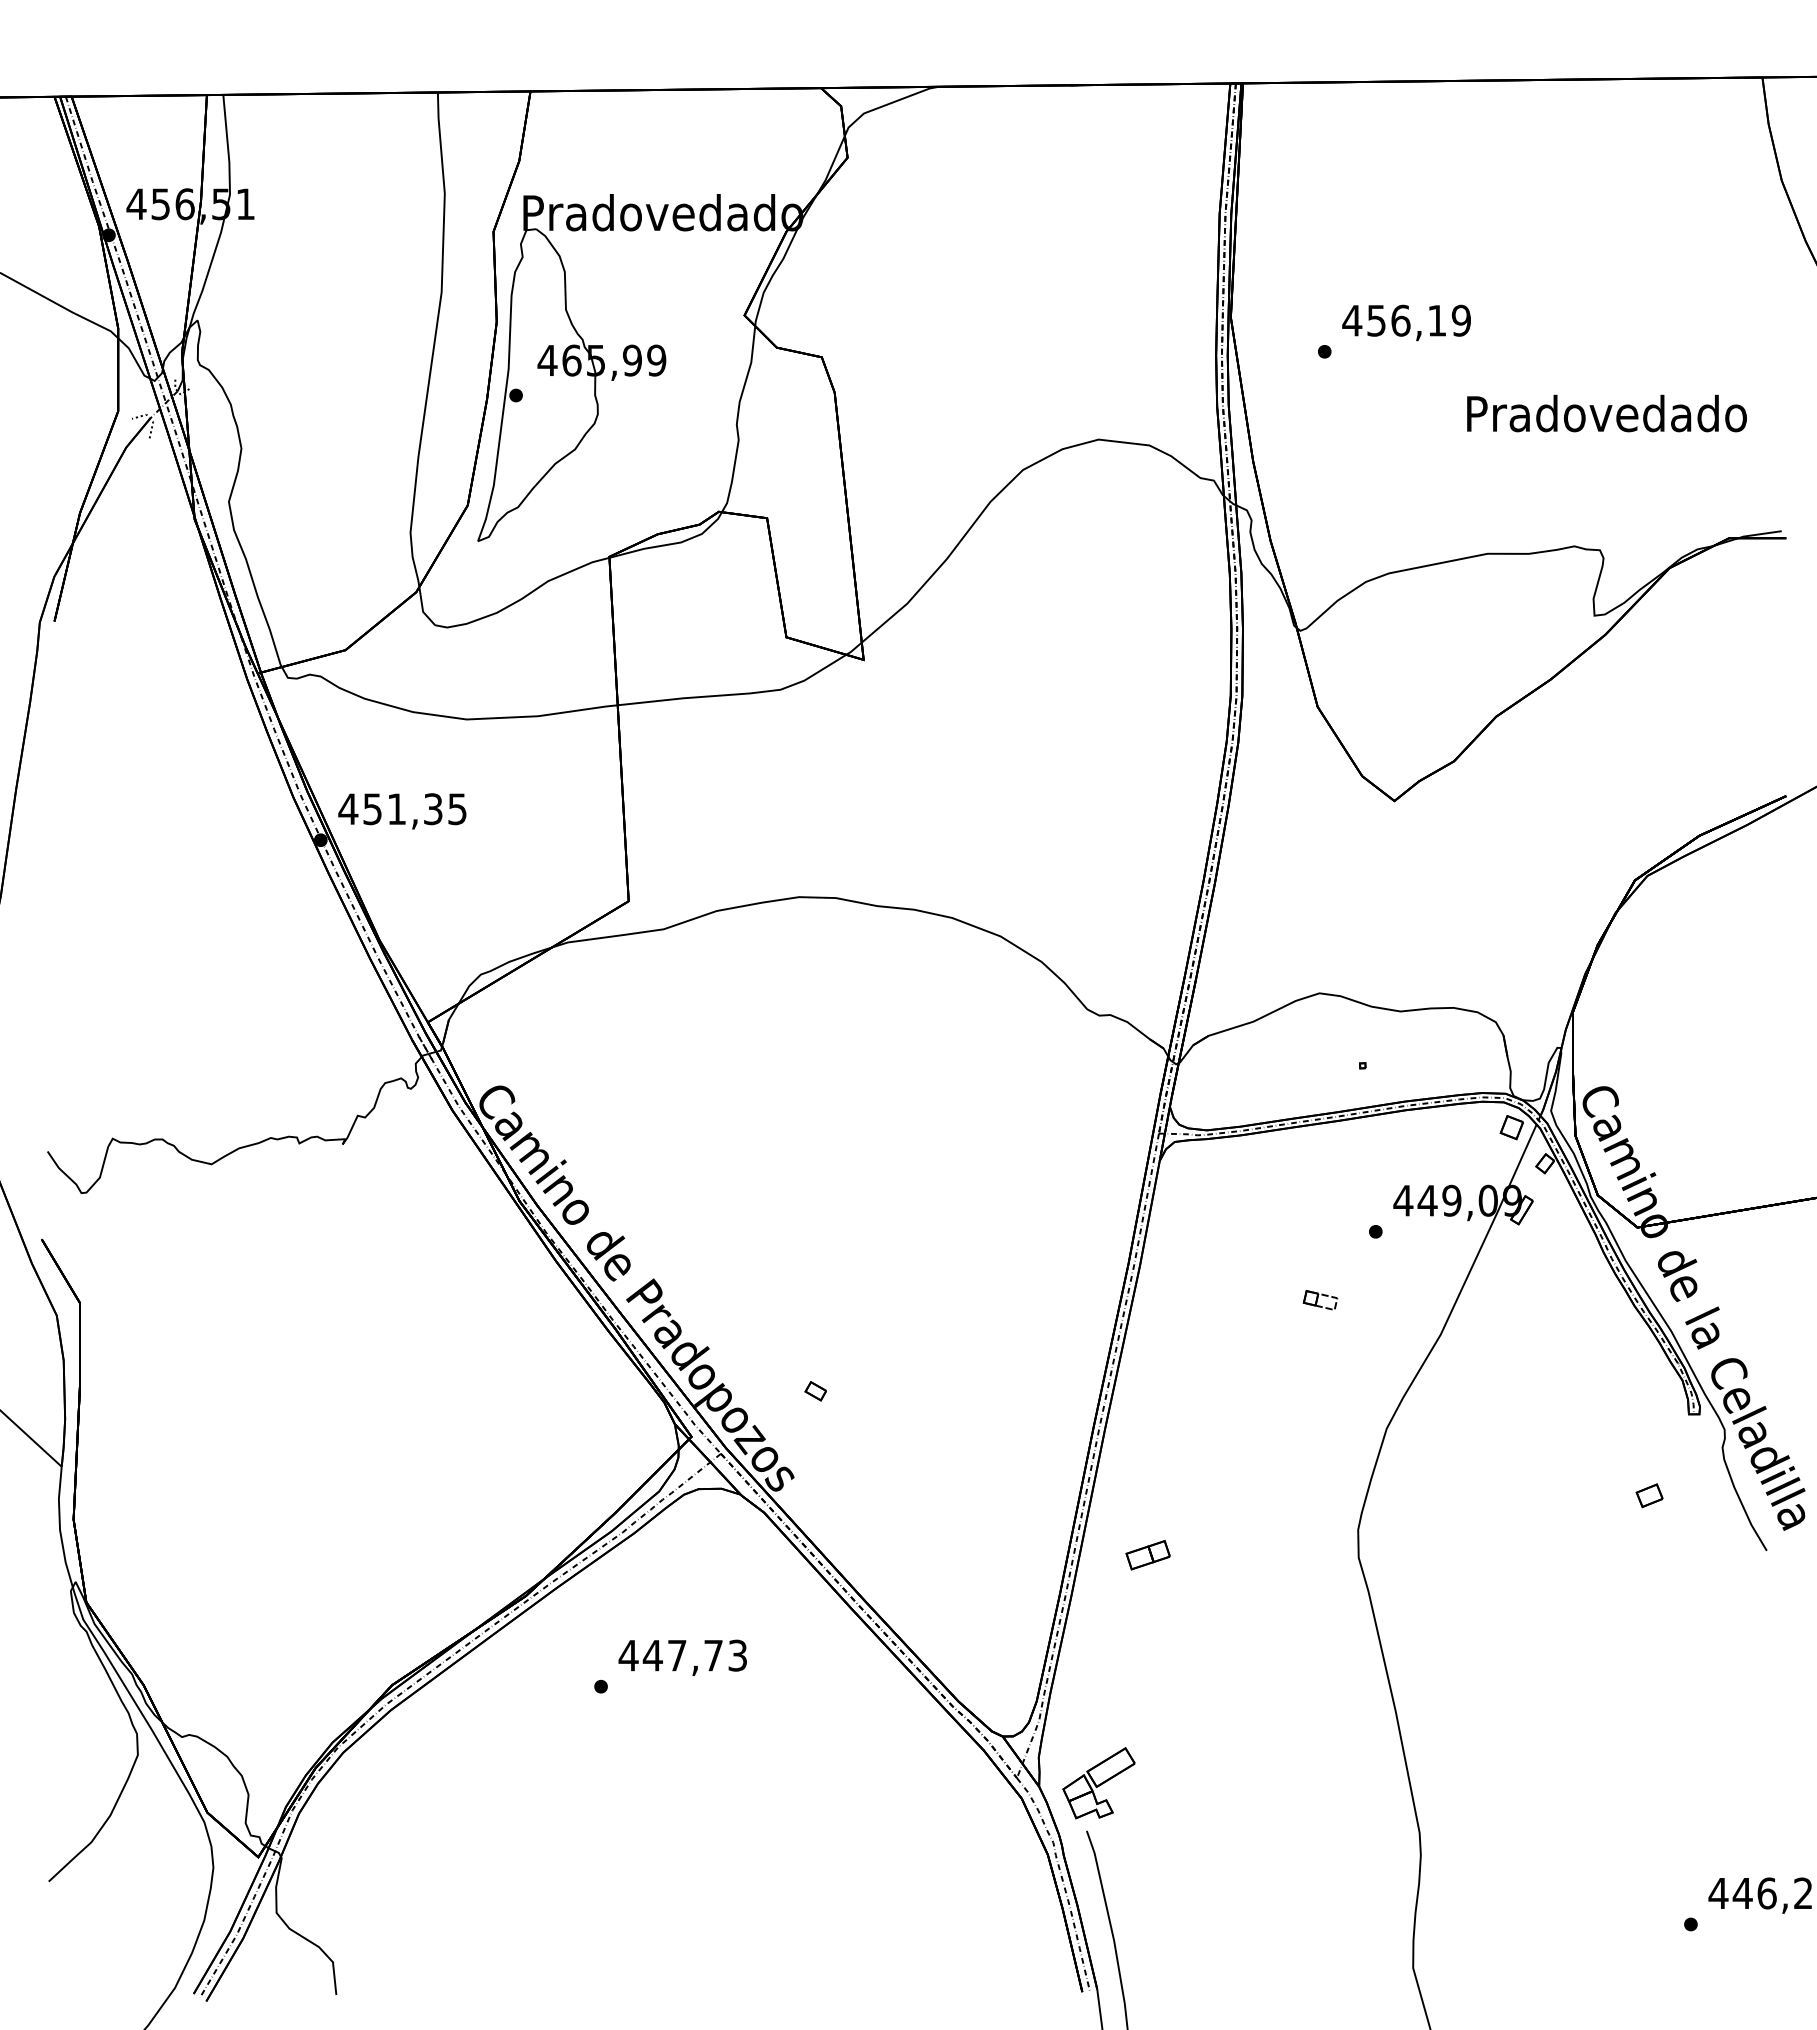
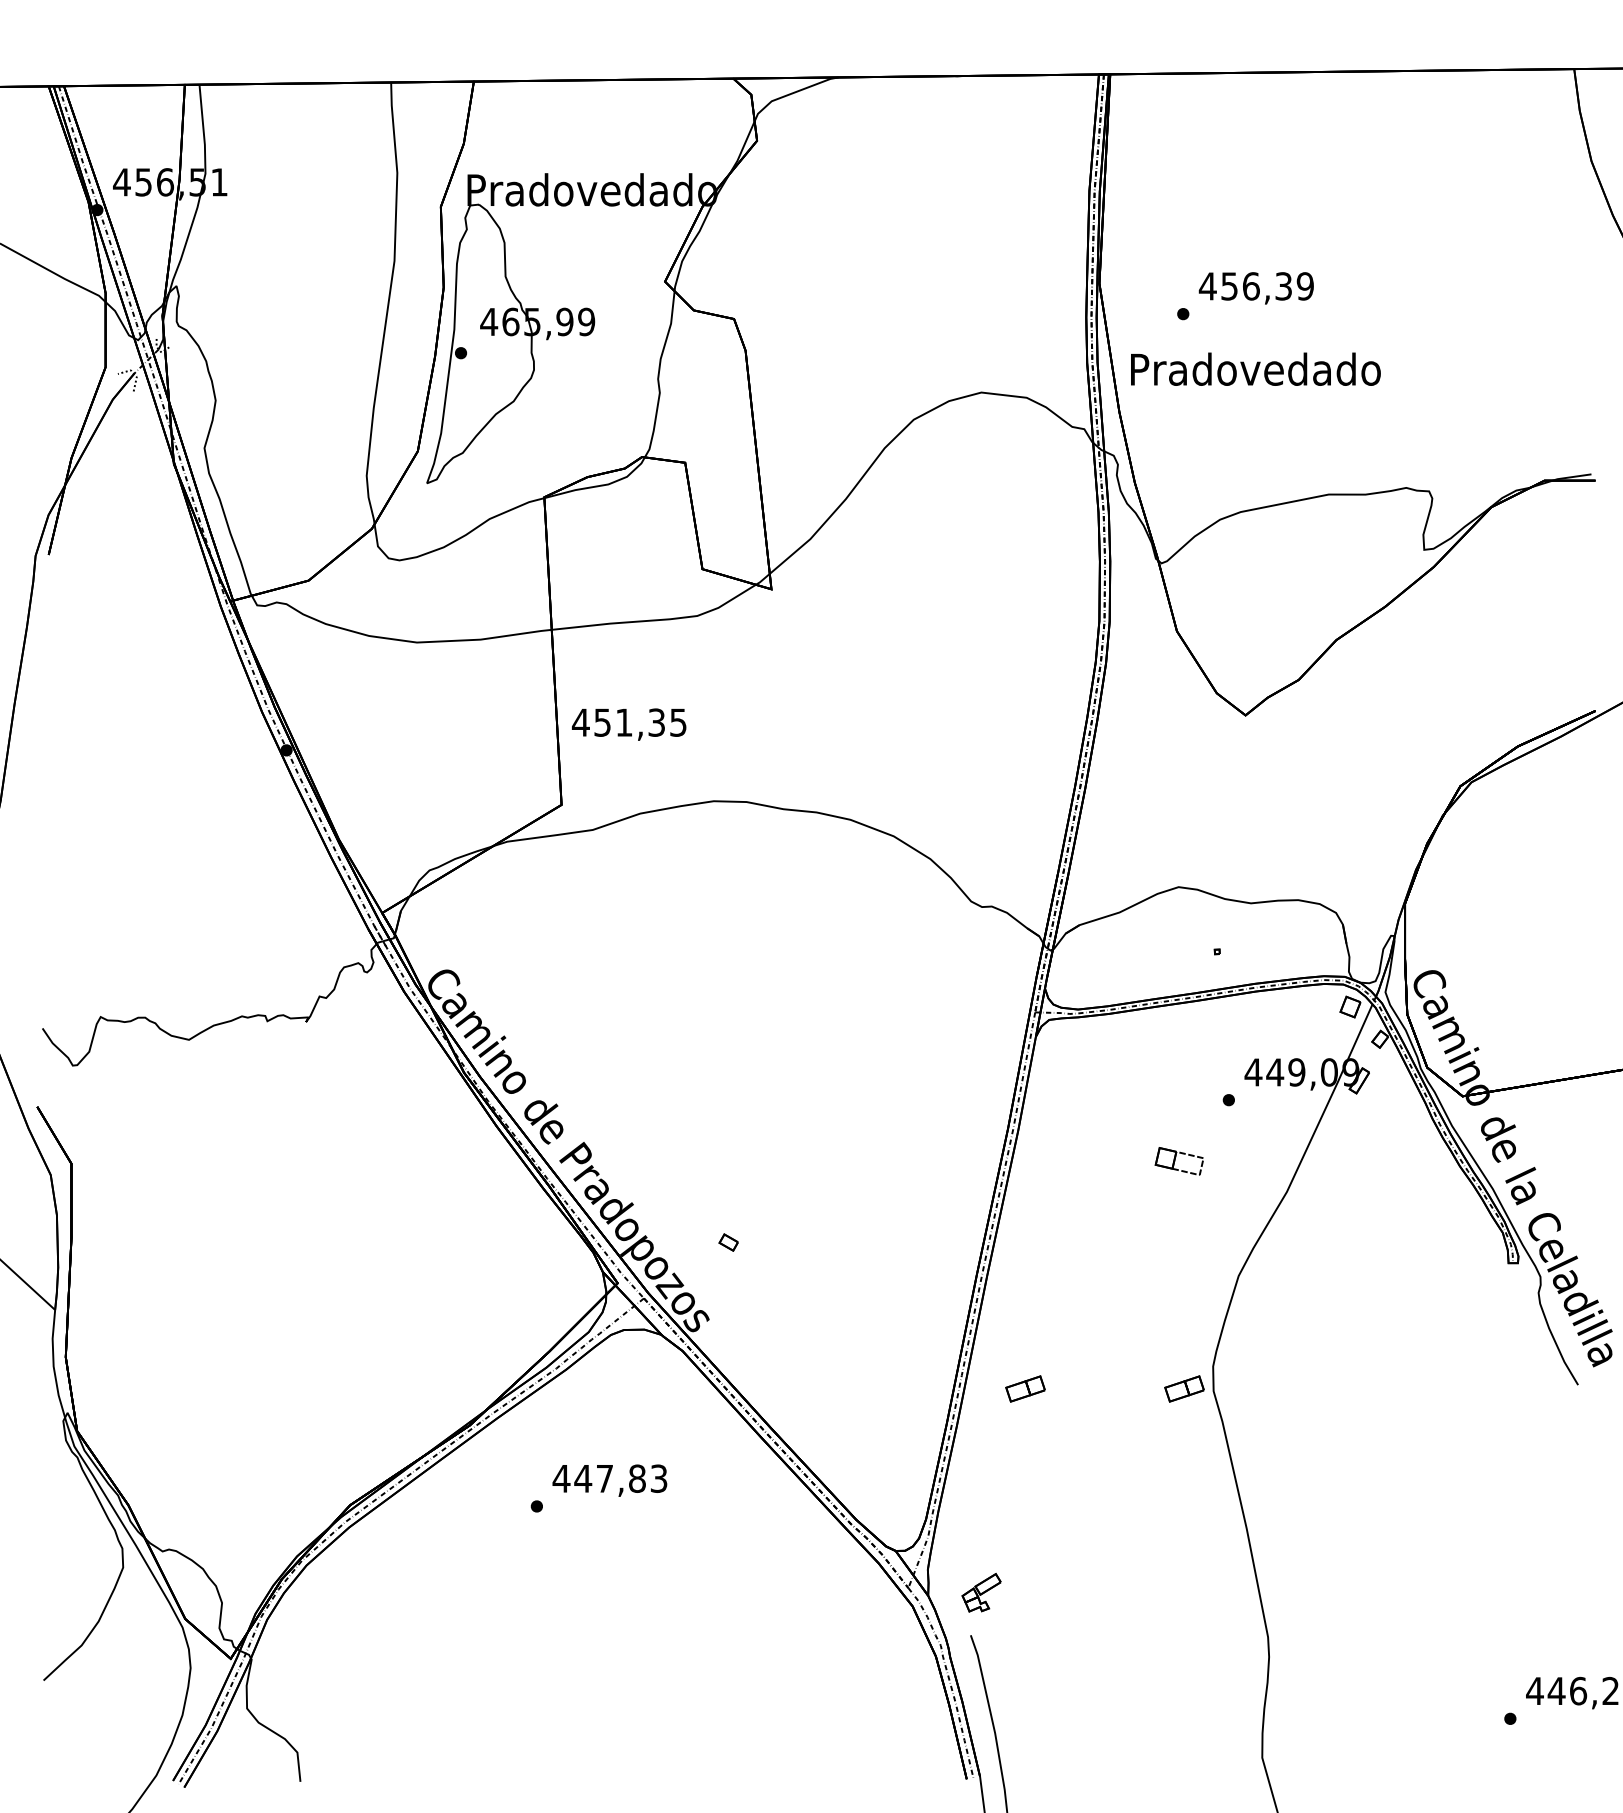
text: (1437, 320) -> (1284, 286), 456,19 -> 456,39
text: (1606, 413) -> (1255, 369), moved
text: (402, 811) -> (629, 724), moved
part: (1320, 1300) -> (1179, 1161), size x1.6
part: (1649, 1495) -> (1473, 1335), removed
part: (1325, 1555) -> (1183, 1389), added
text: (713, 1655) -> (637, 1478), 447,73 -> 447,83
part: (1098, 1783) -> (981, 1592), size x0.6

